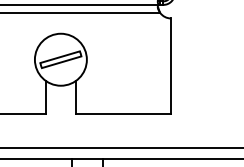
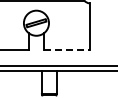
line: (123, 114) -> (66, 49), solid -> dashed

